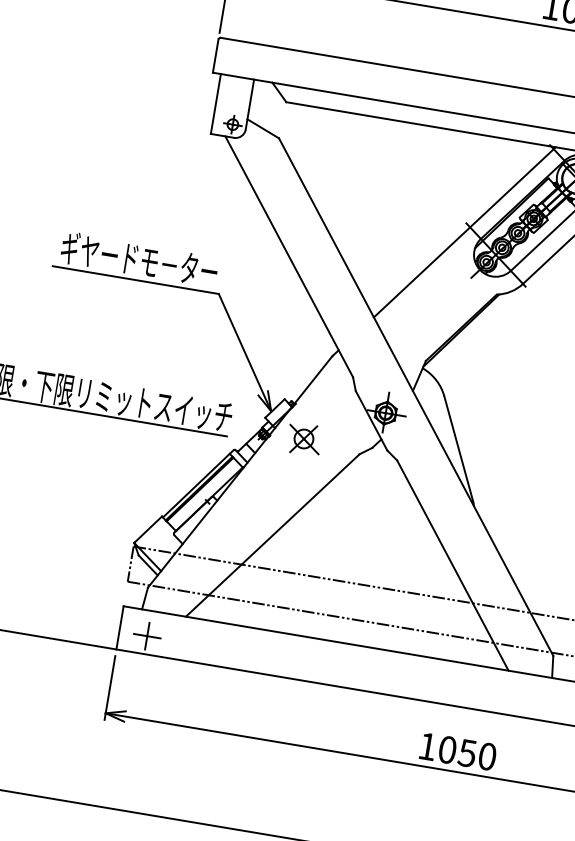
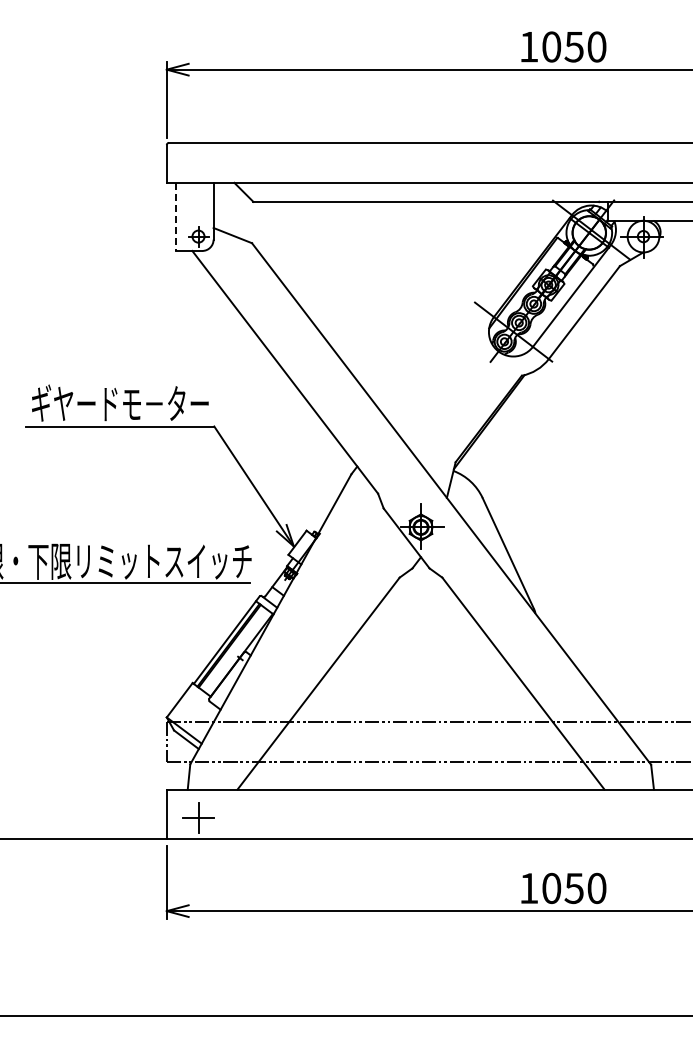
line: (215, 104) -> (175, 217), solid -> dashed
line: (464, 232) -> (474, 312), removed
part: (304, 439) -> (335, 571), removed

